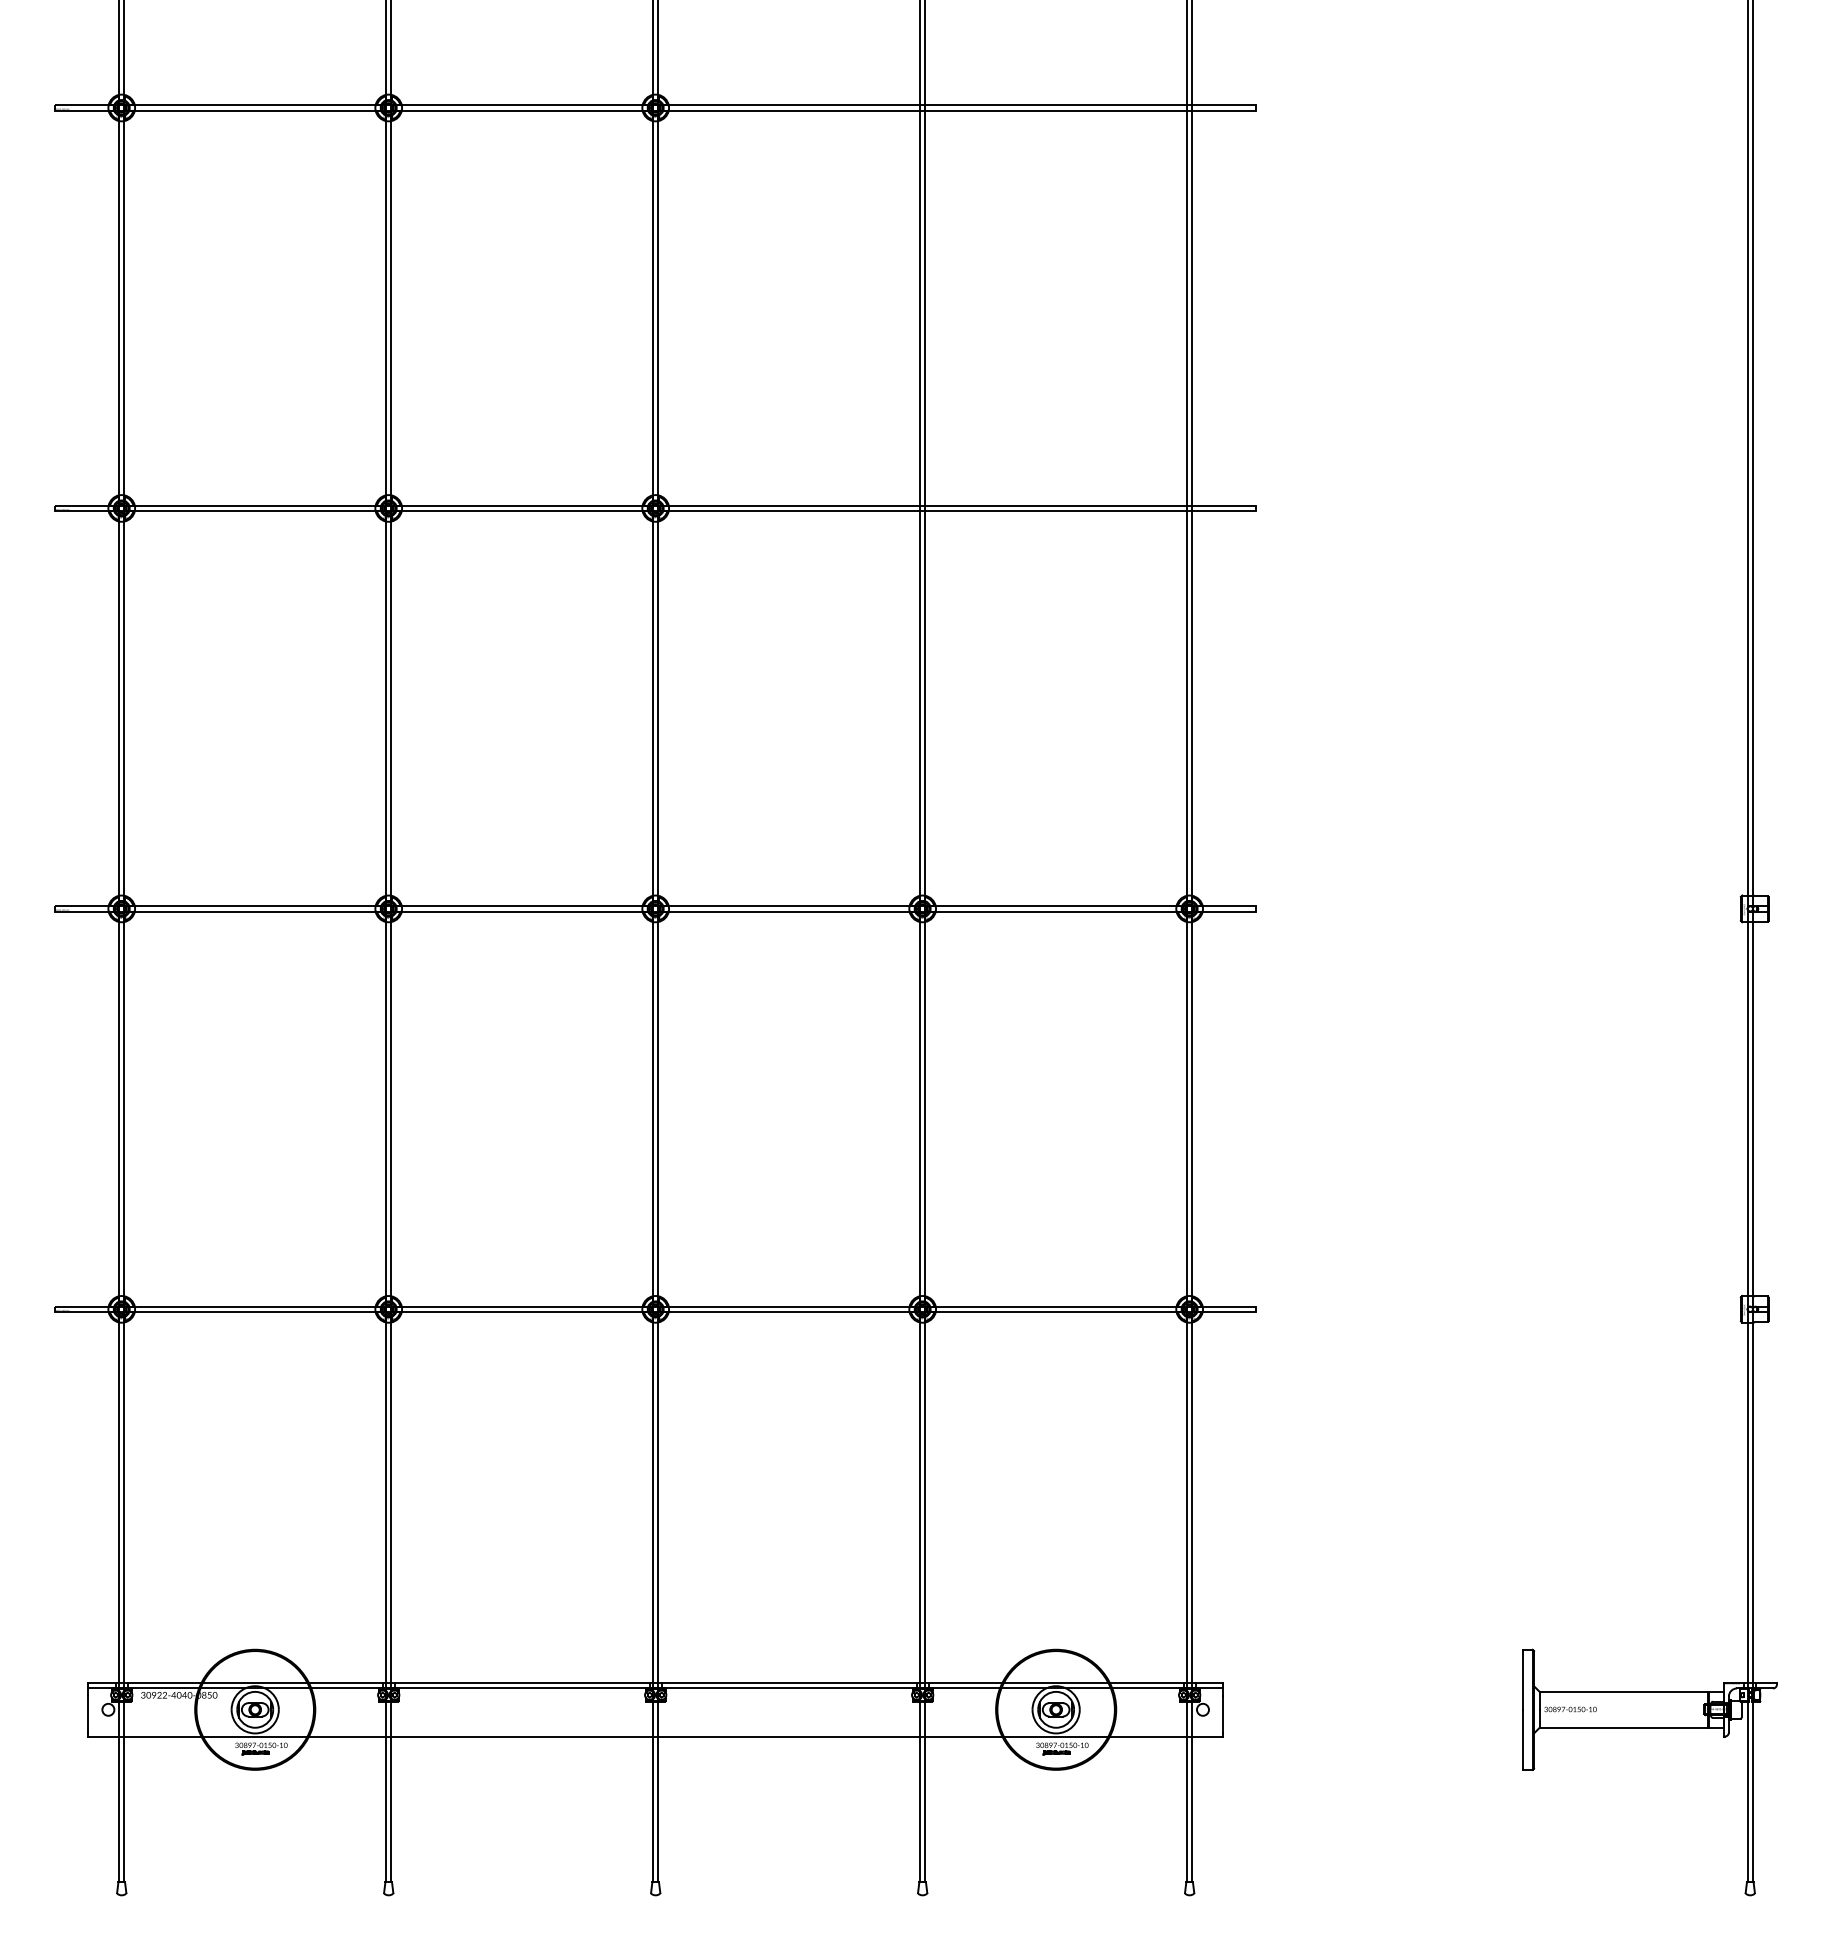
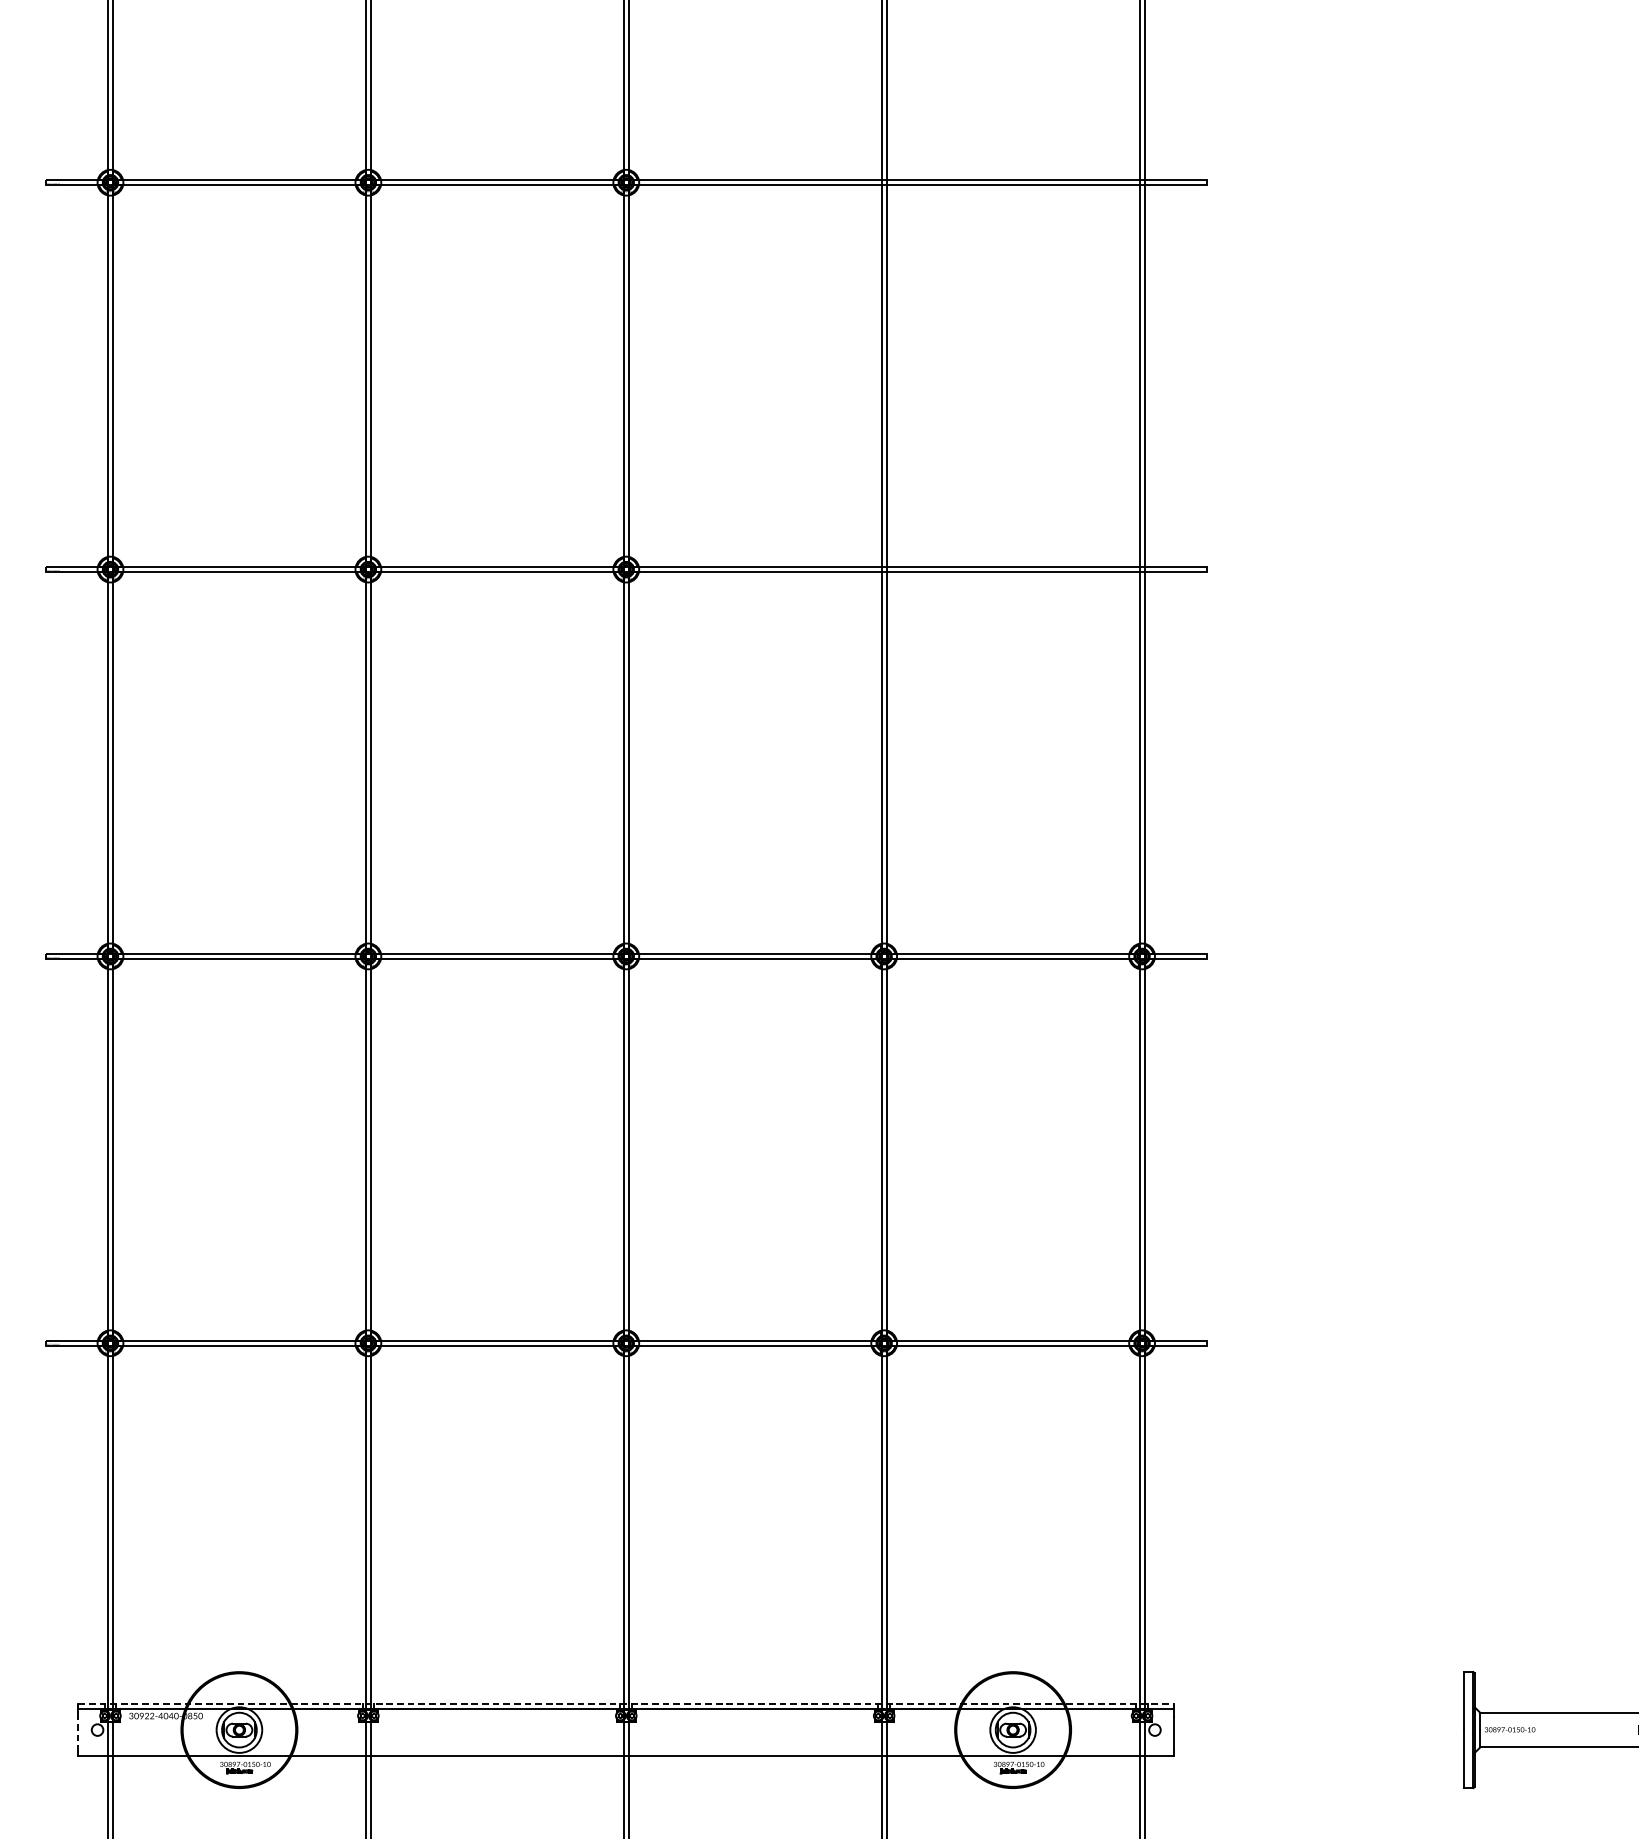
line: (656, 1683) -> (627, 1704), solid -> dashed
line: (88, 1714) -> (78, 1734), solid -> dashed

